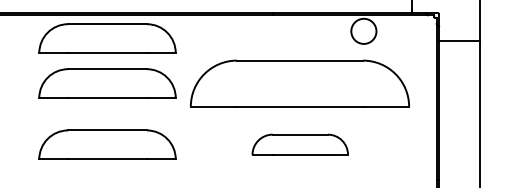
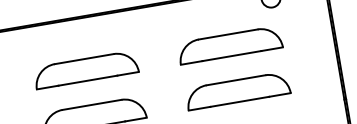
part: (107, 38) -> (80, 36), removed
part: (300, 83) -> (230, 45), size x0.62
part: (300, 144) -> (238, 90), size x1.43

